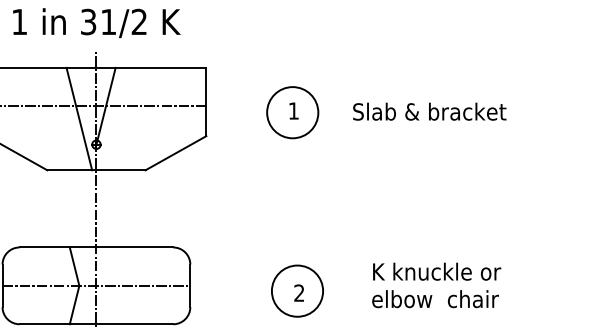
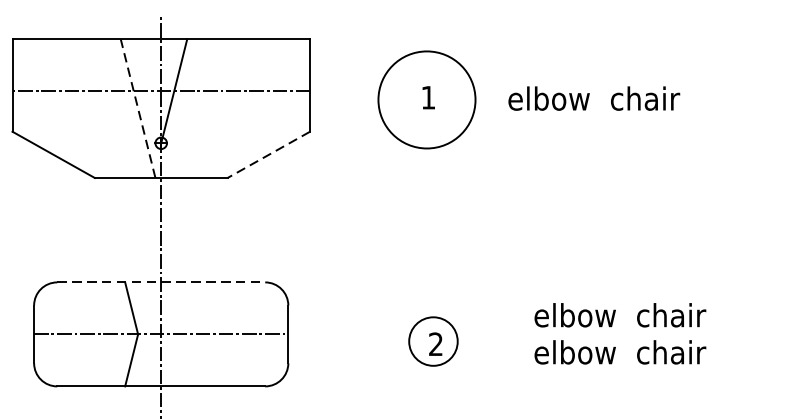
text: (429, 111) -> (612, 98), Slab & bracket -> elbow  chair
circle: (292, 112) -> (426, 99), size x1.4
line: (79, 119) -> (138, 109), solid -> dashed
line: (175, 153) -> (268, 155), solid -> dashed
line: (96, 247) -> (161, 282), solid -> dashed
text: (436, 271) -> (621, 314), K knuckle or -> elbow  chair
circle: (297, 290) -> (433, 340), size x0.7

